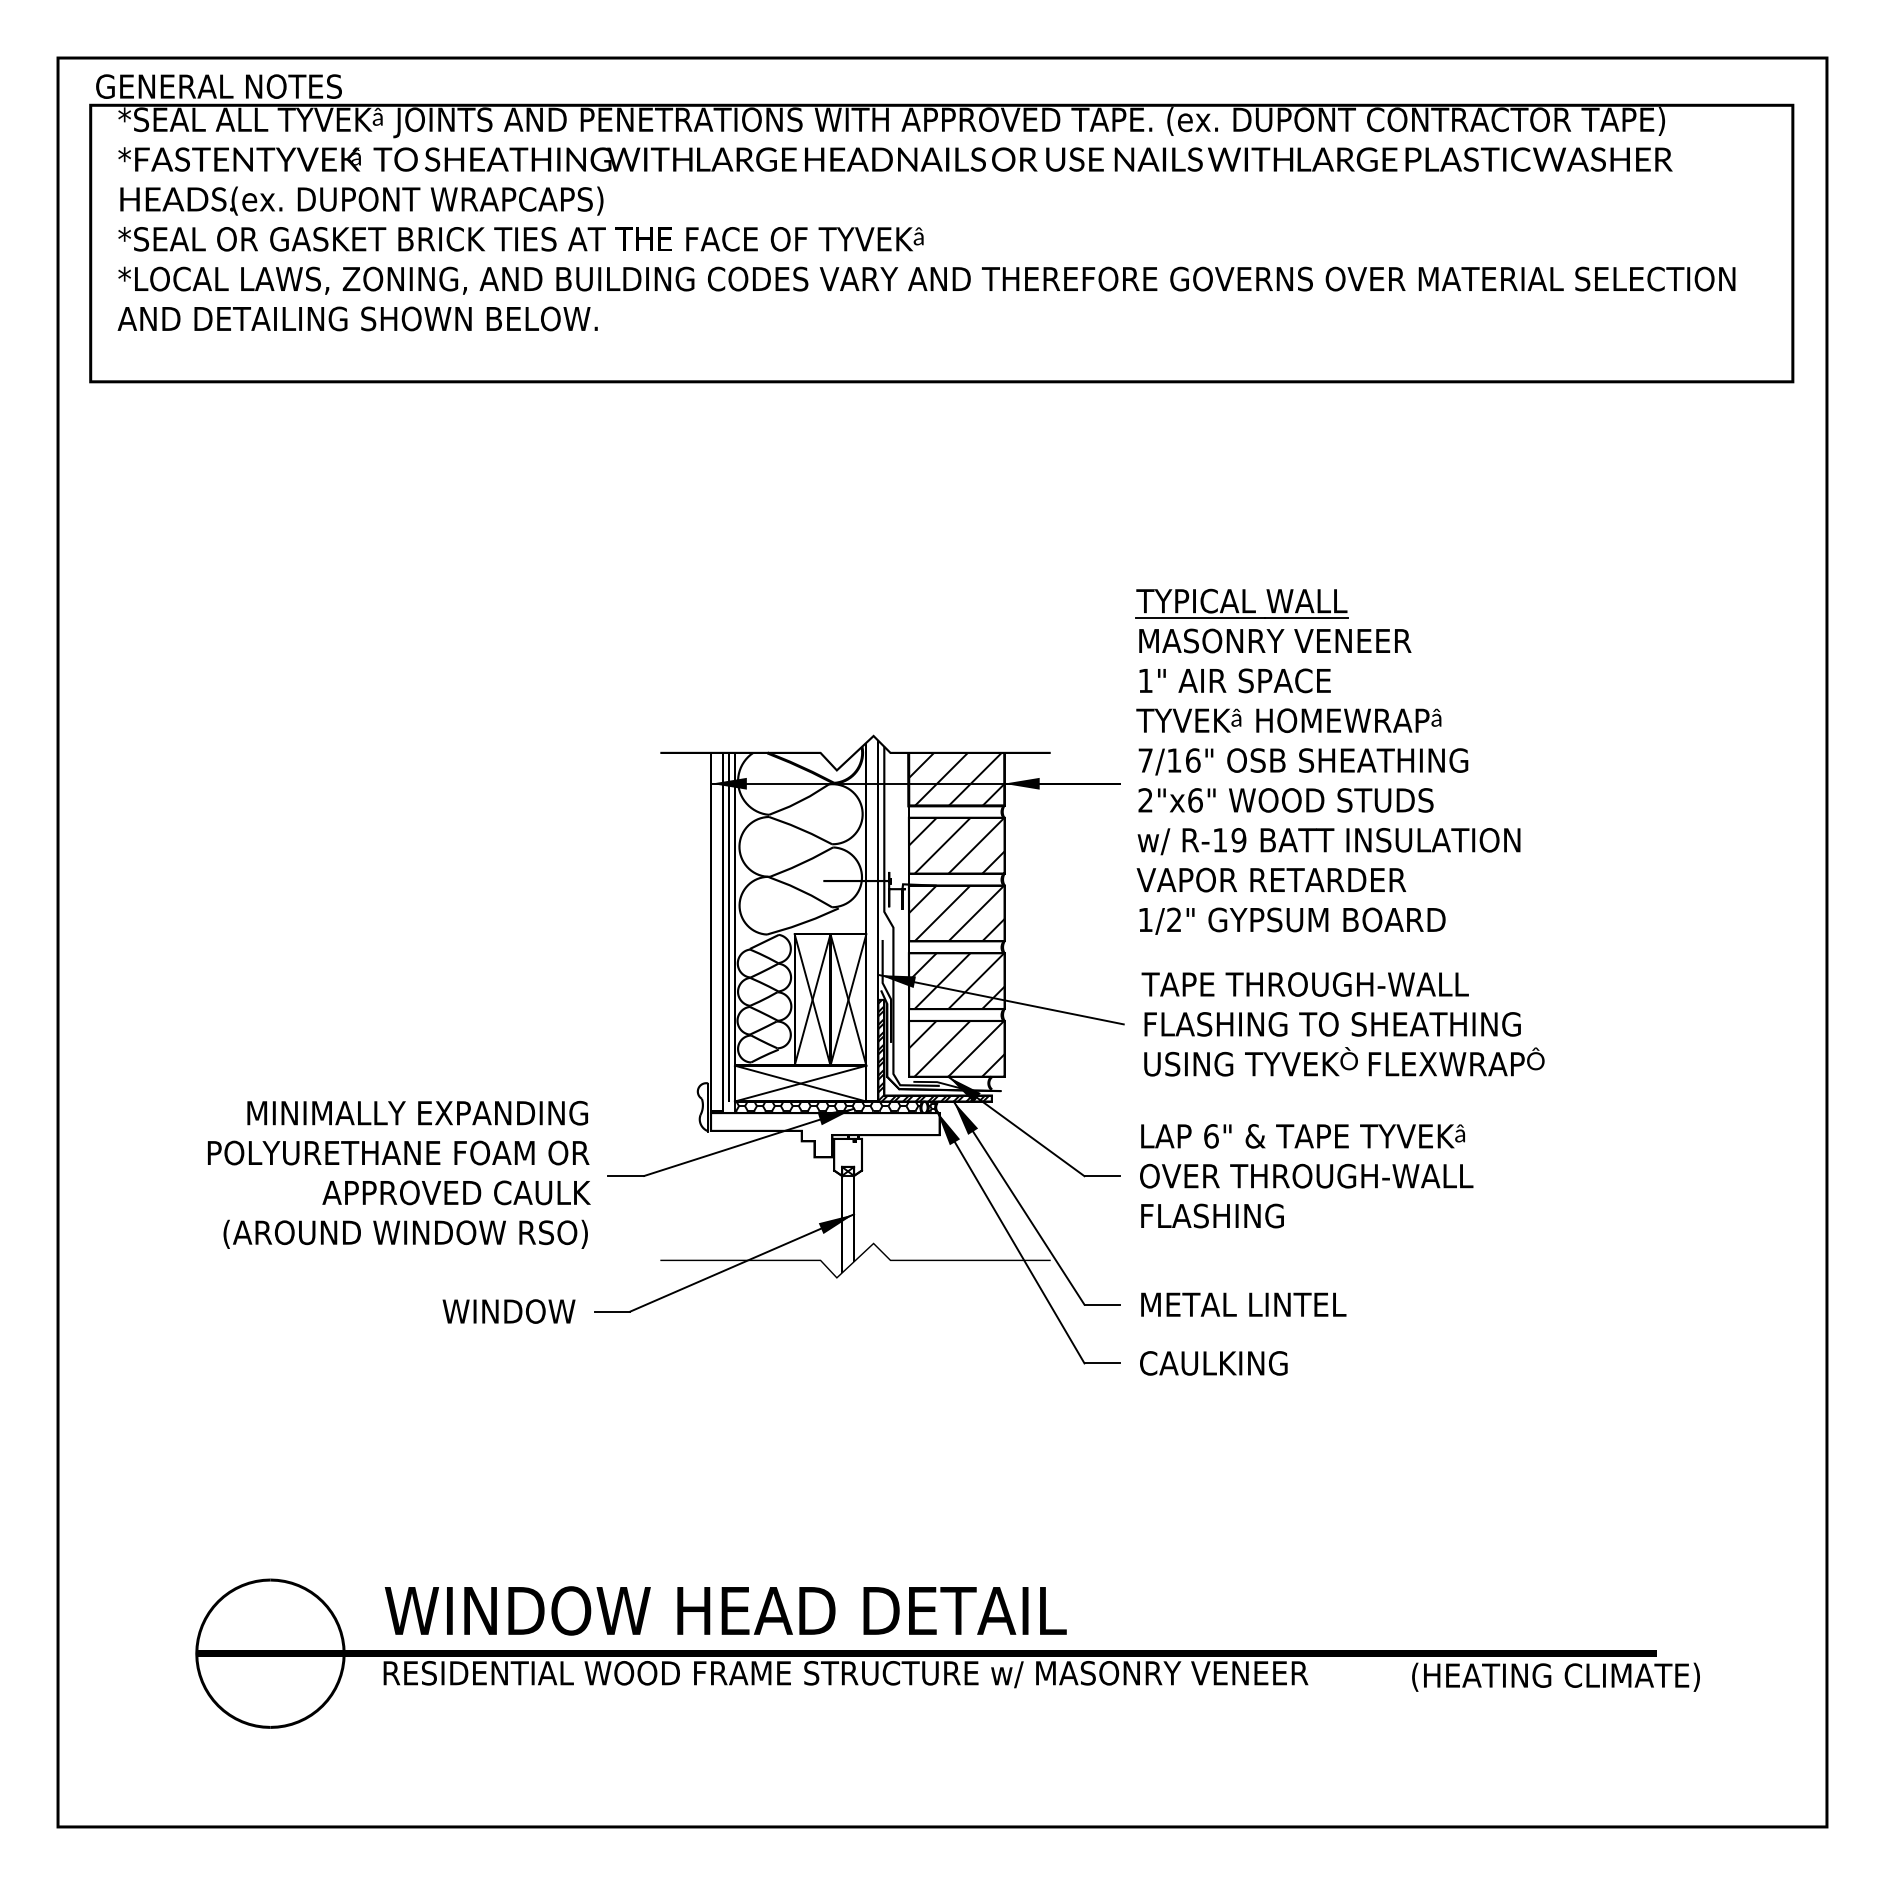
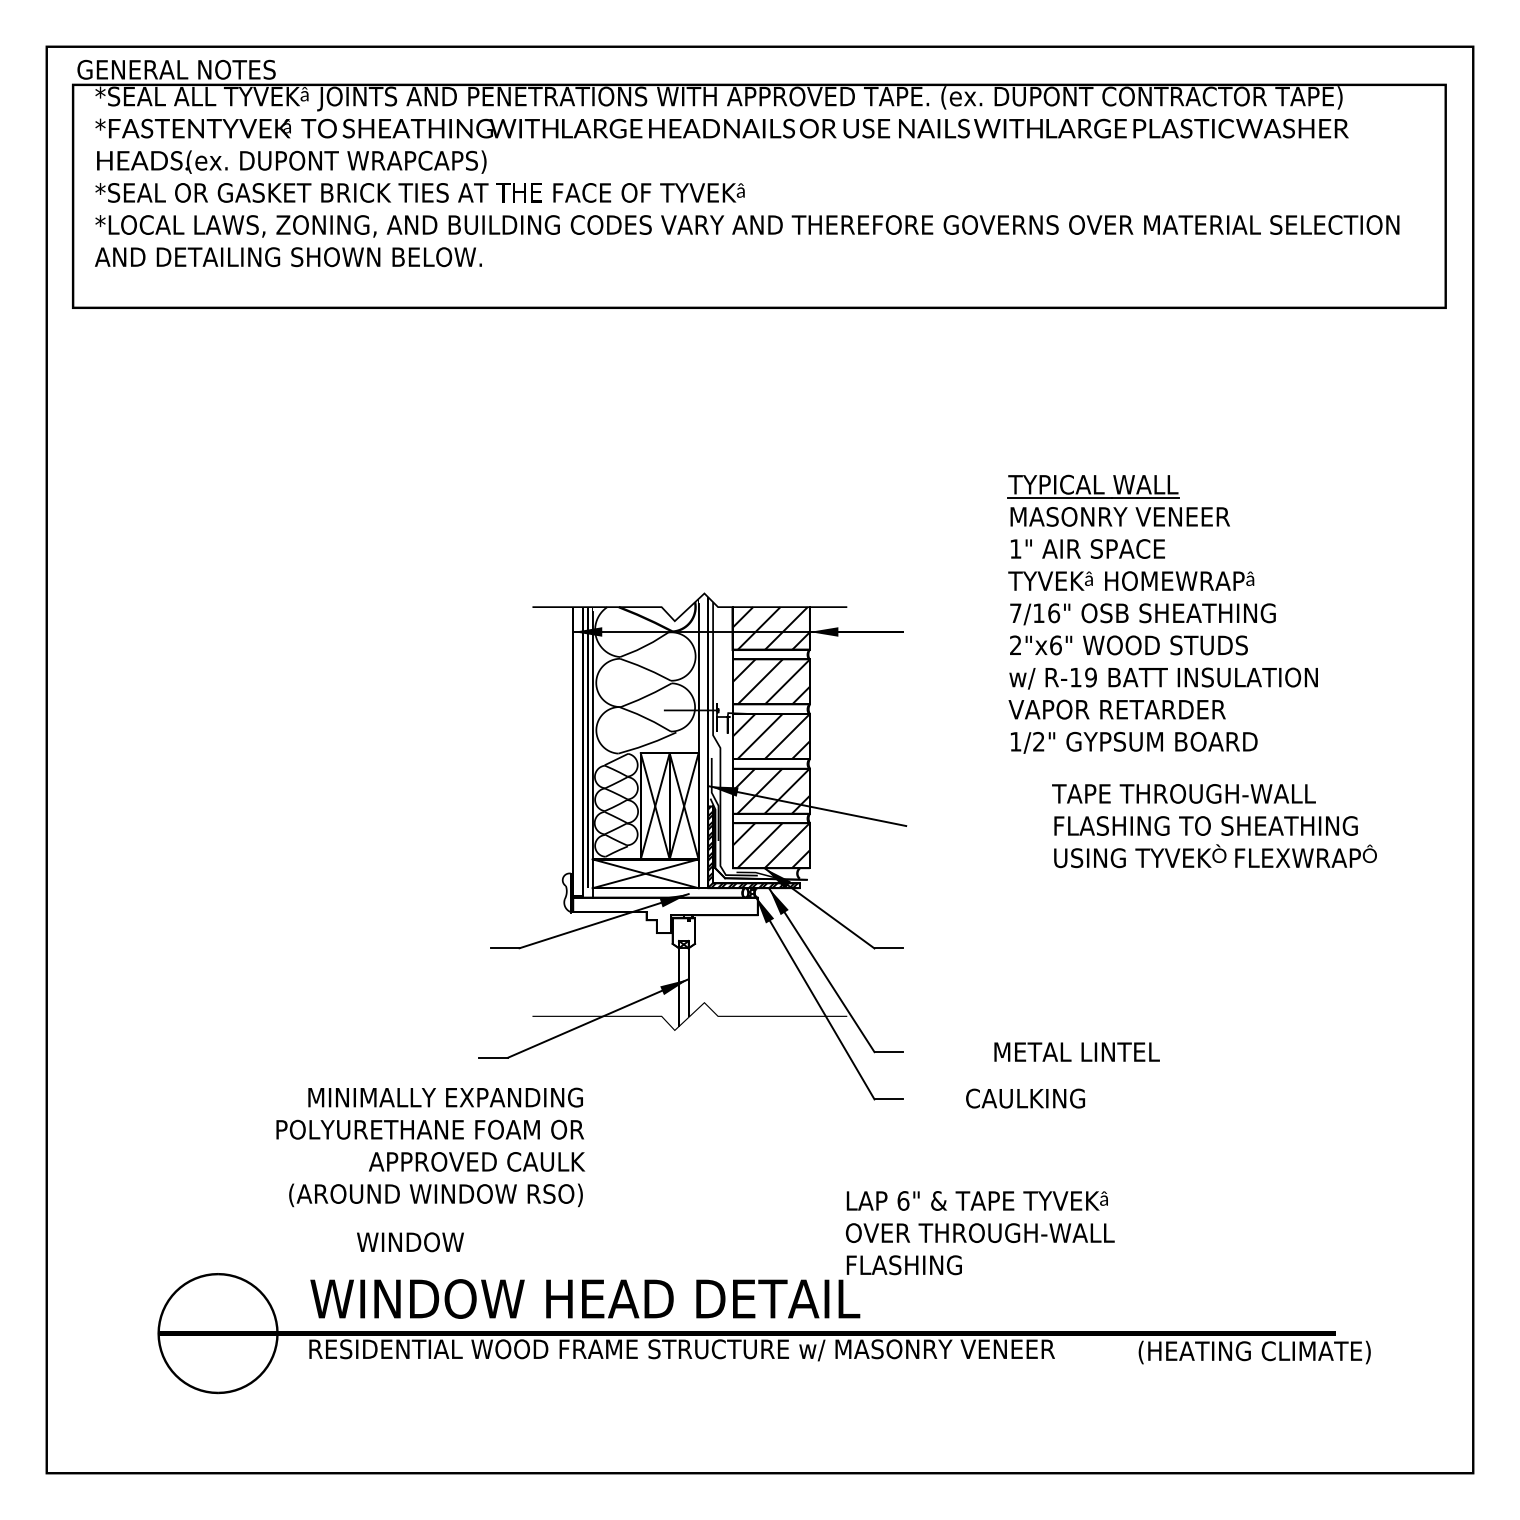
part: (1327, 761) -> (1162, 614), moved
text: (1342, 1024) -> (1214, 826), moved
hatch: (827, 1107) -> (667, 893), removed
text: (399, 1174) -> (430, 1147), moved
text: (1306, 1176) -> (980, 1233), moved
text: (1243, 1304) -> (1076, 1051), moved
text: (508, 1311) -> (410, 1242), moved
text: (1213, 1363) -> (1025, 1098), moved

